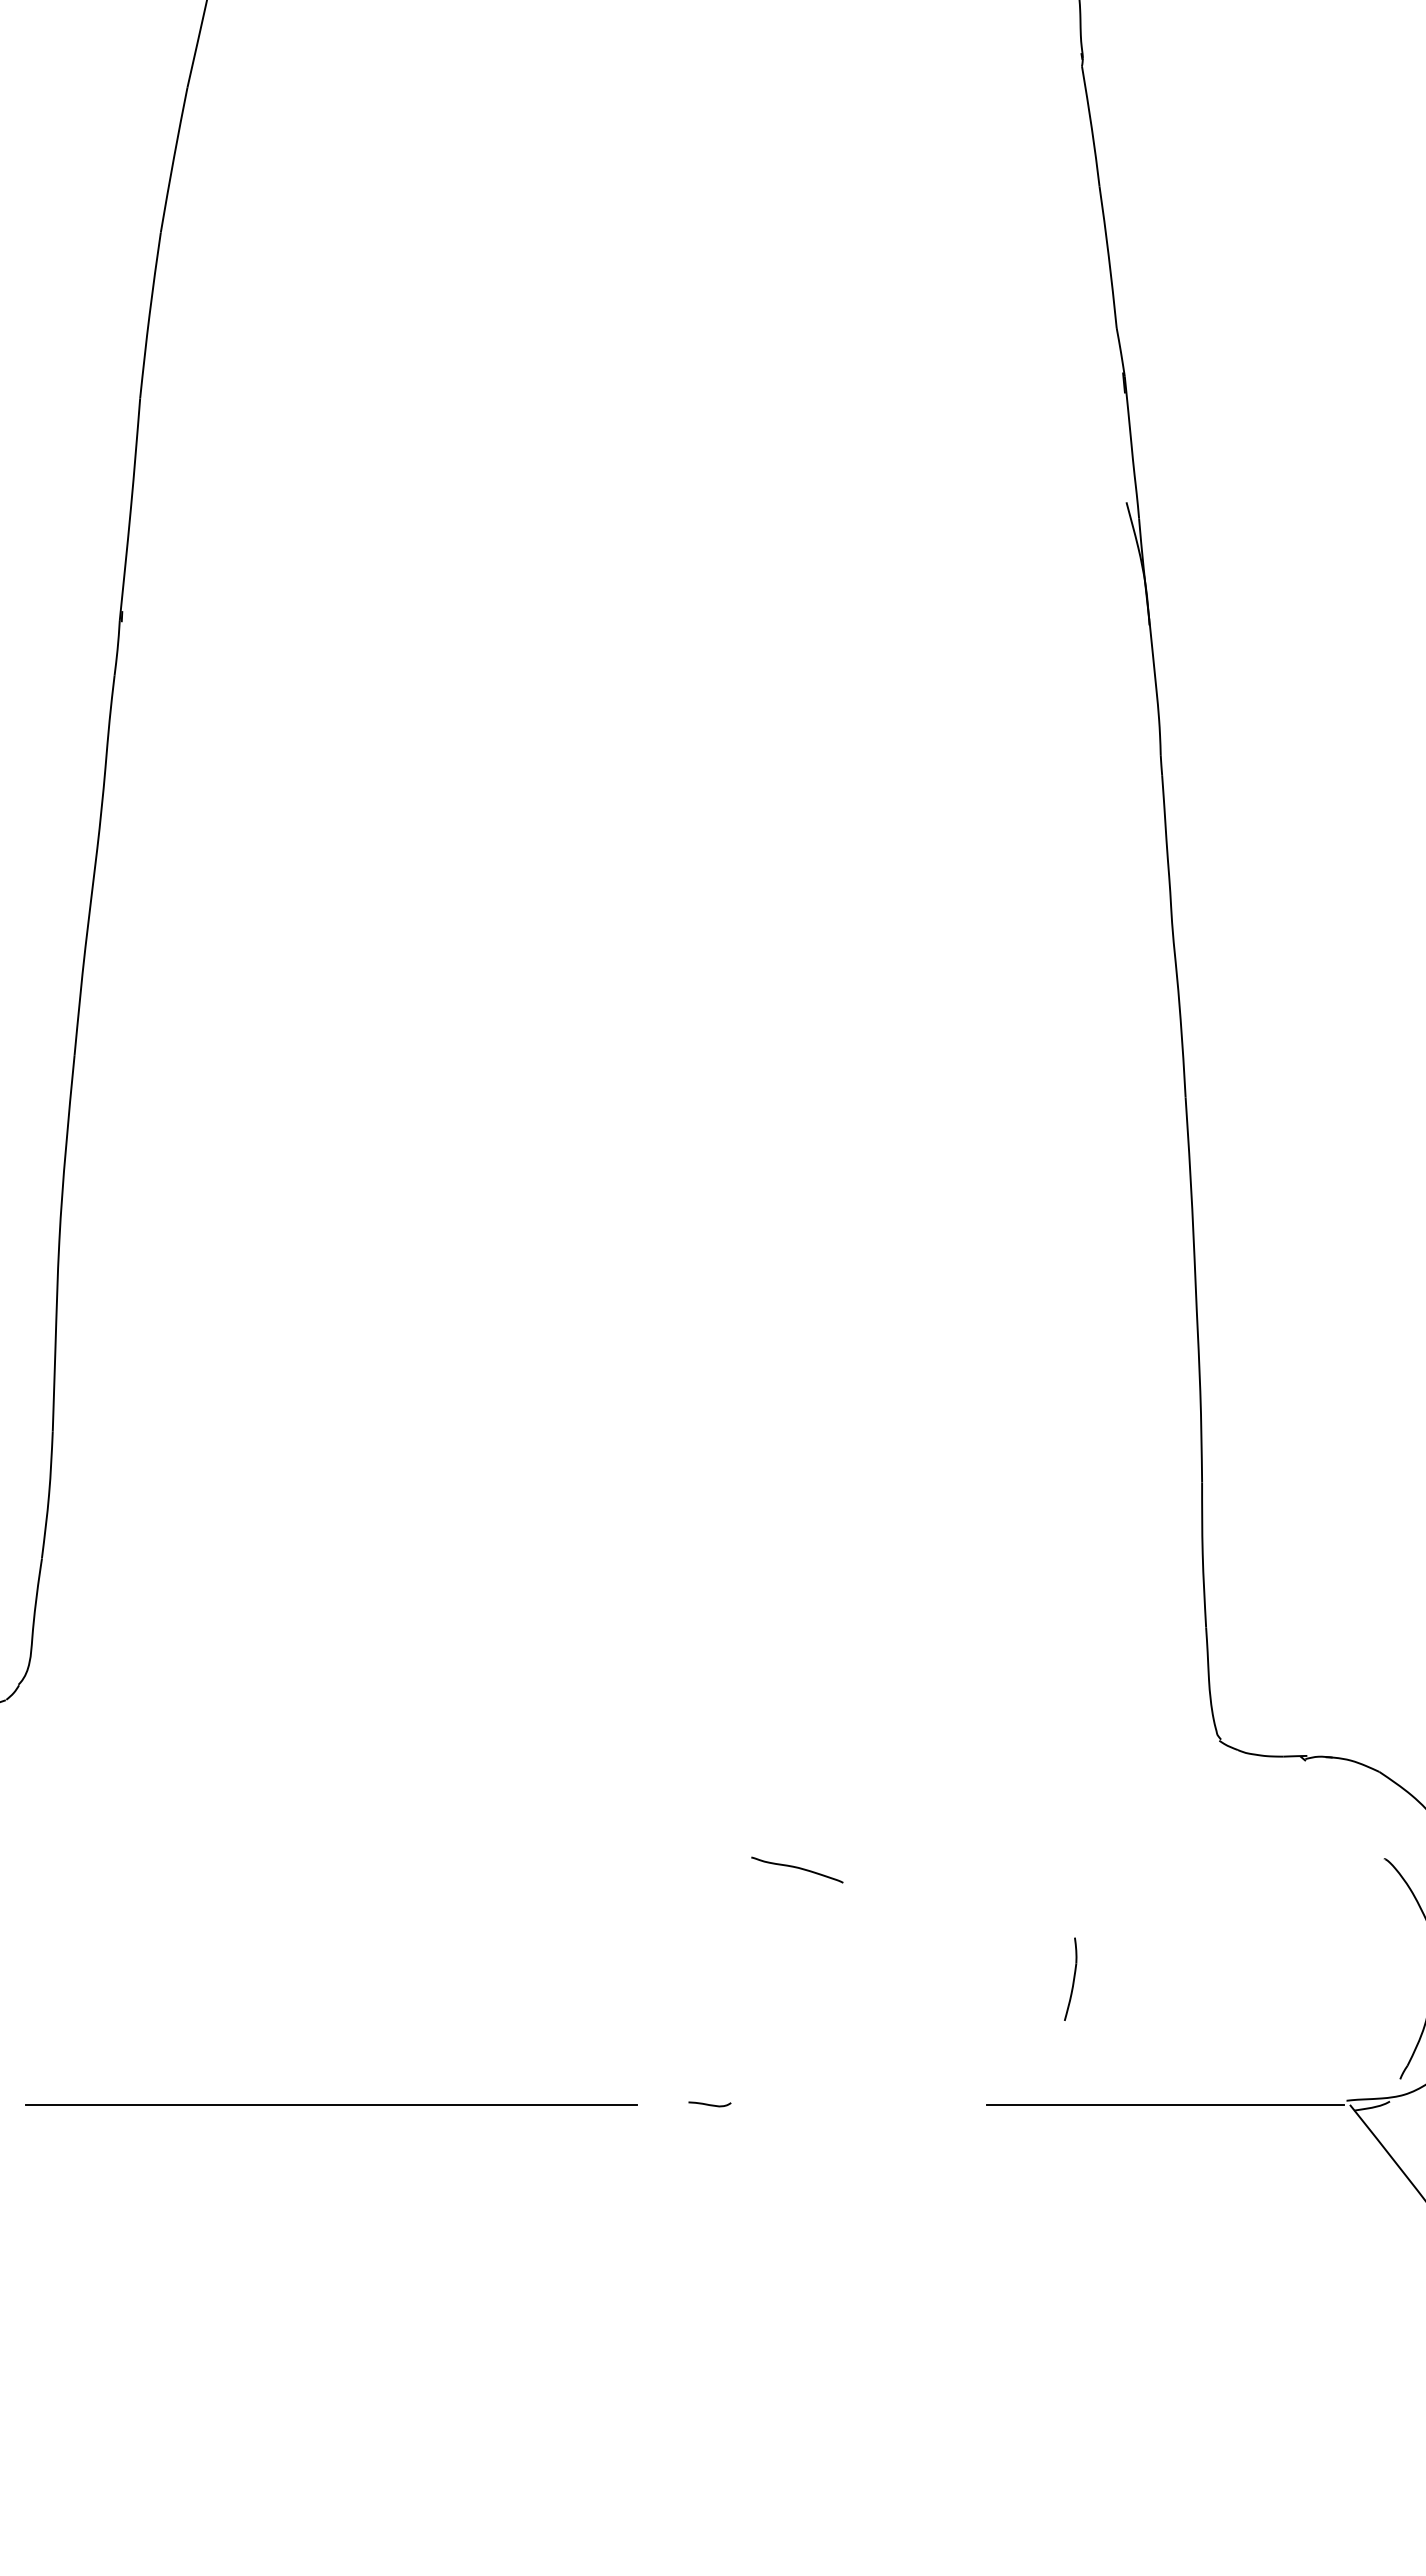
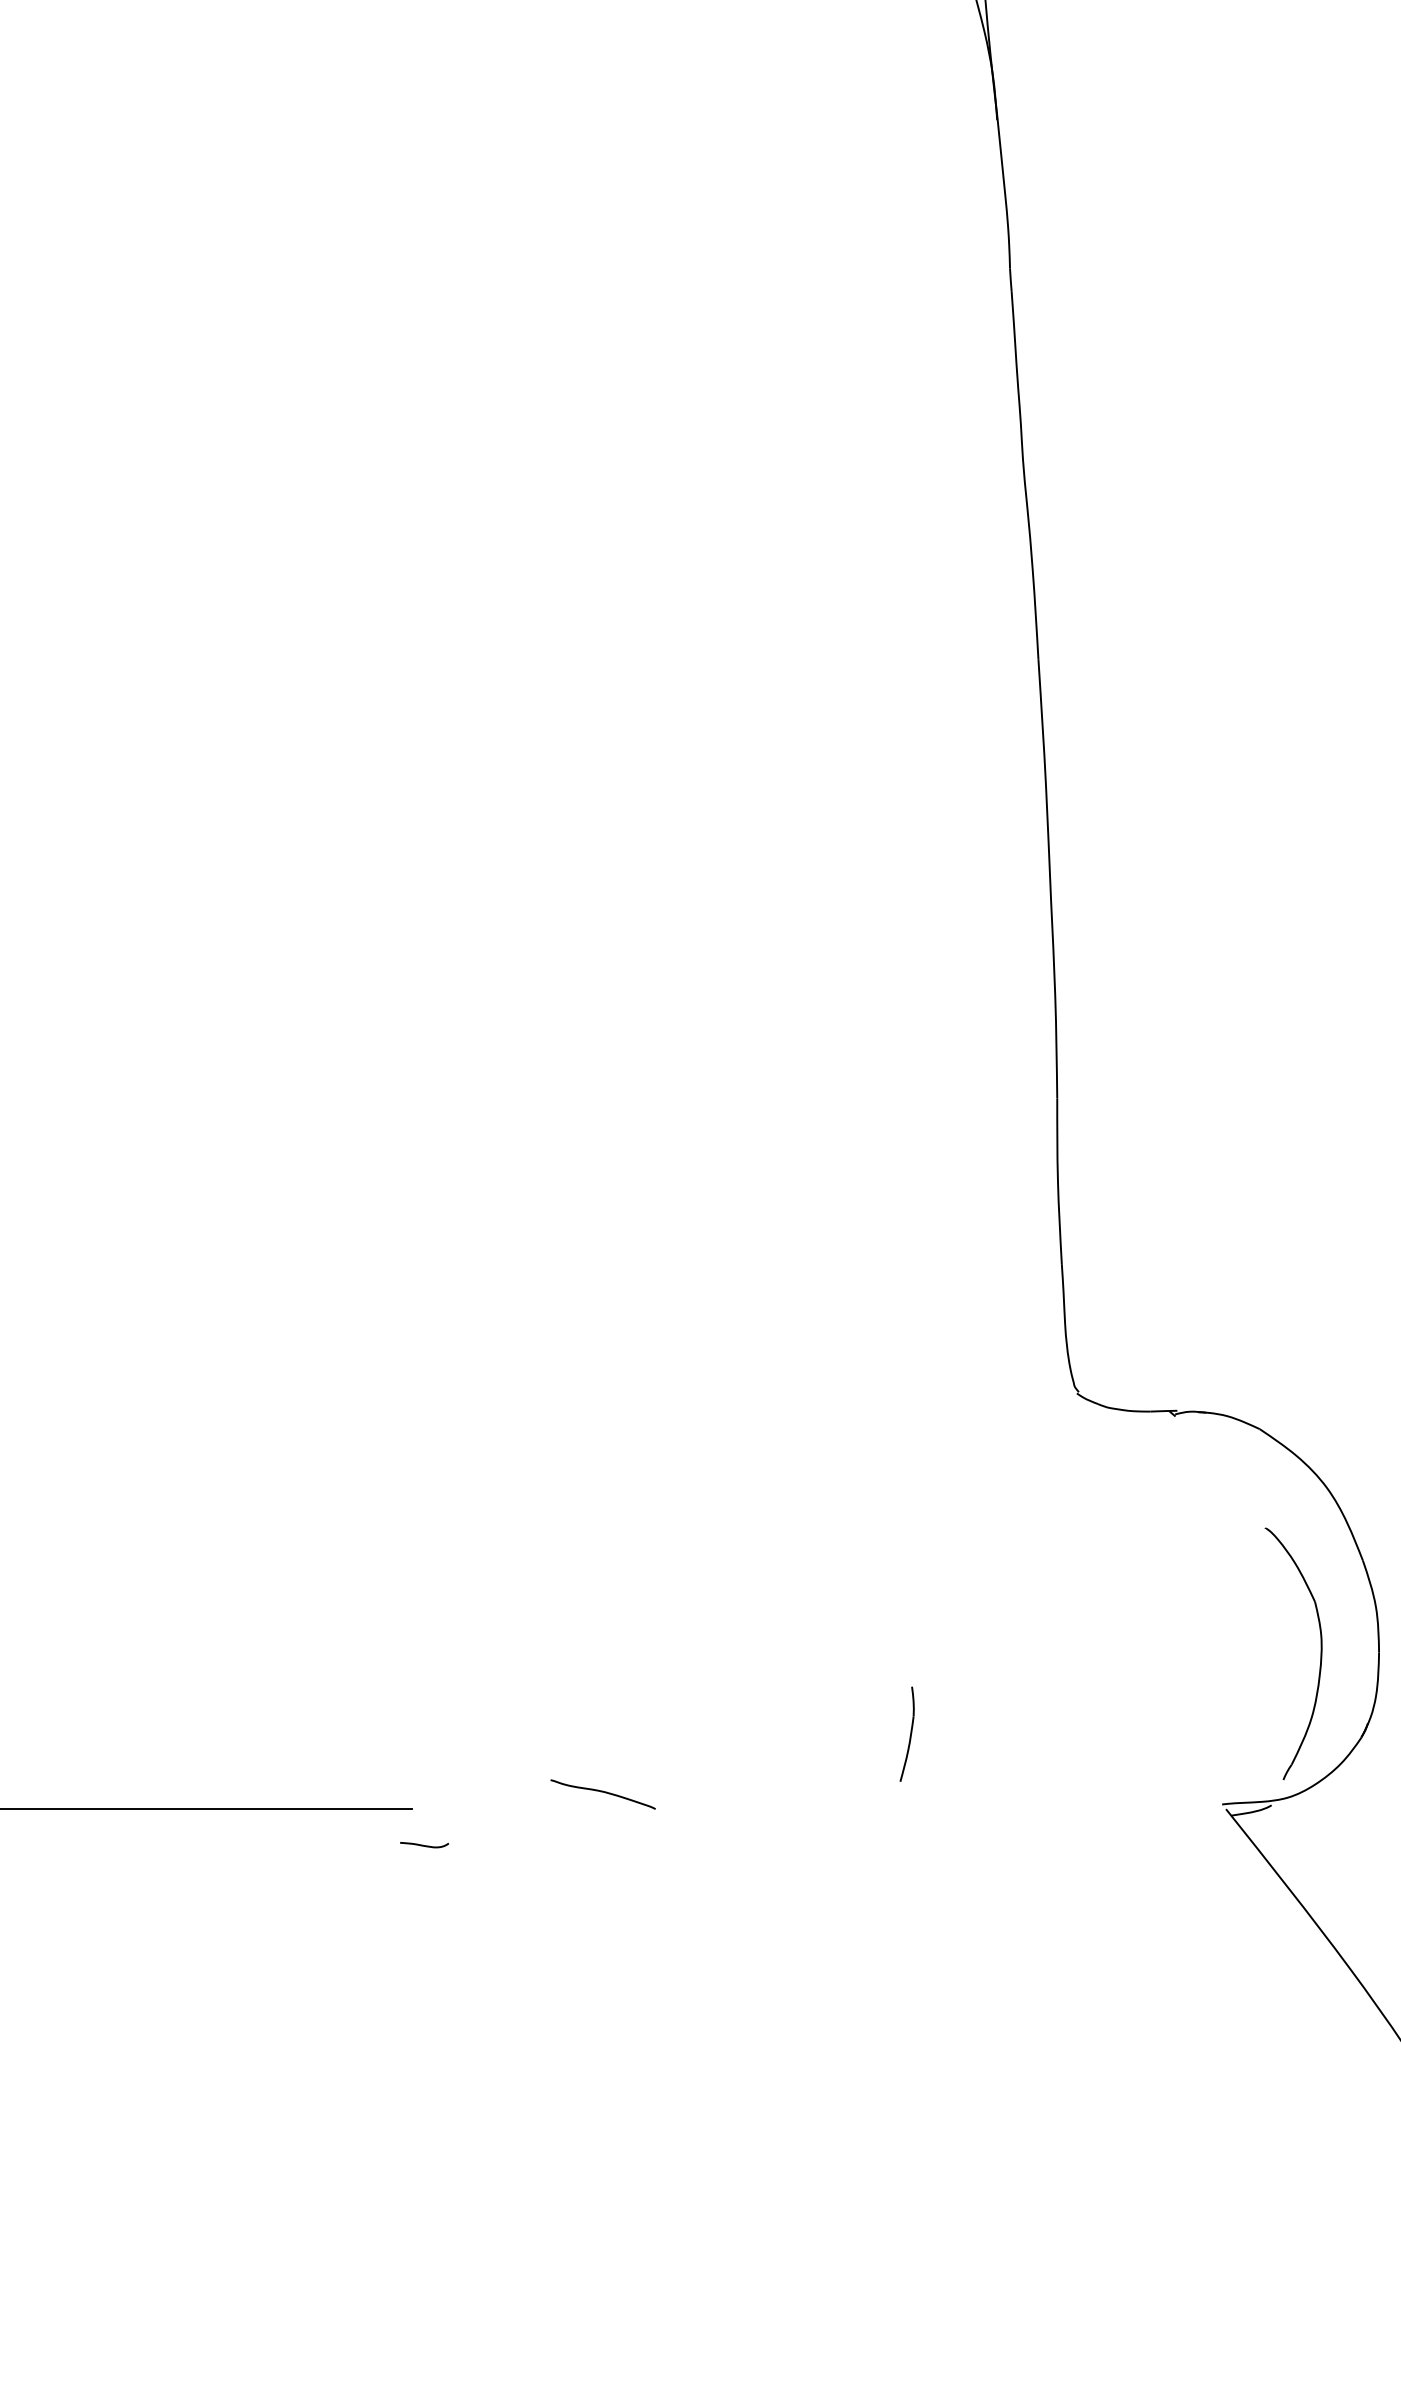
curve: (797, 1868) -> (603, 1792), moved
part: (1070, 1978) -> (906, 1733), moved
curve: (709, 2104) -> (424, 1845), moved
line: (1165, 2104) -> (1015, 1808), removed

